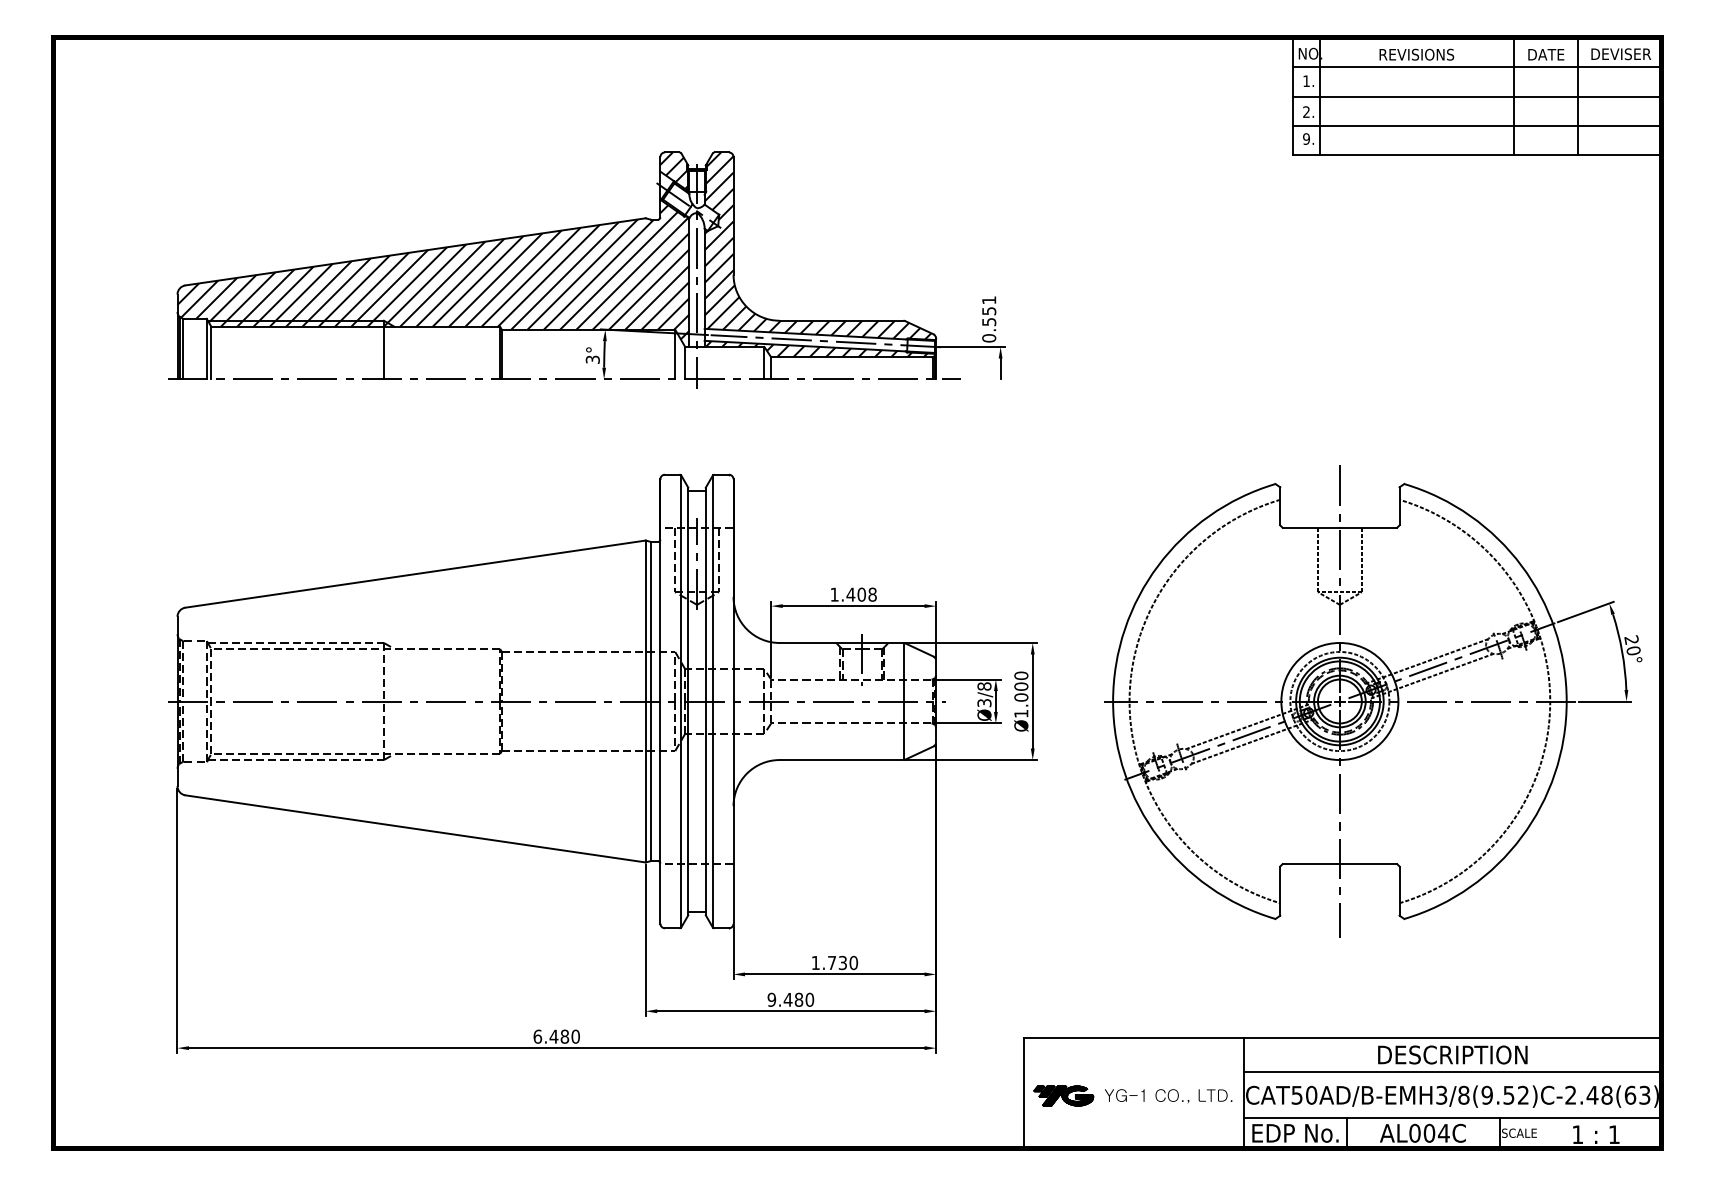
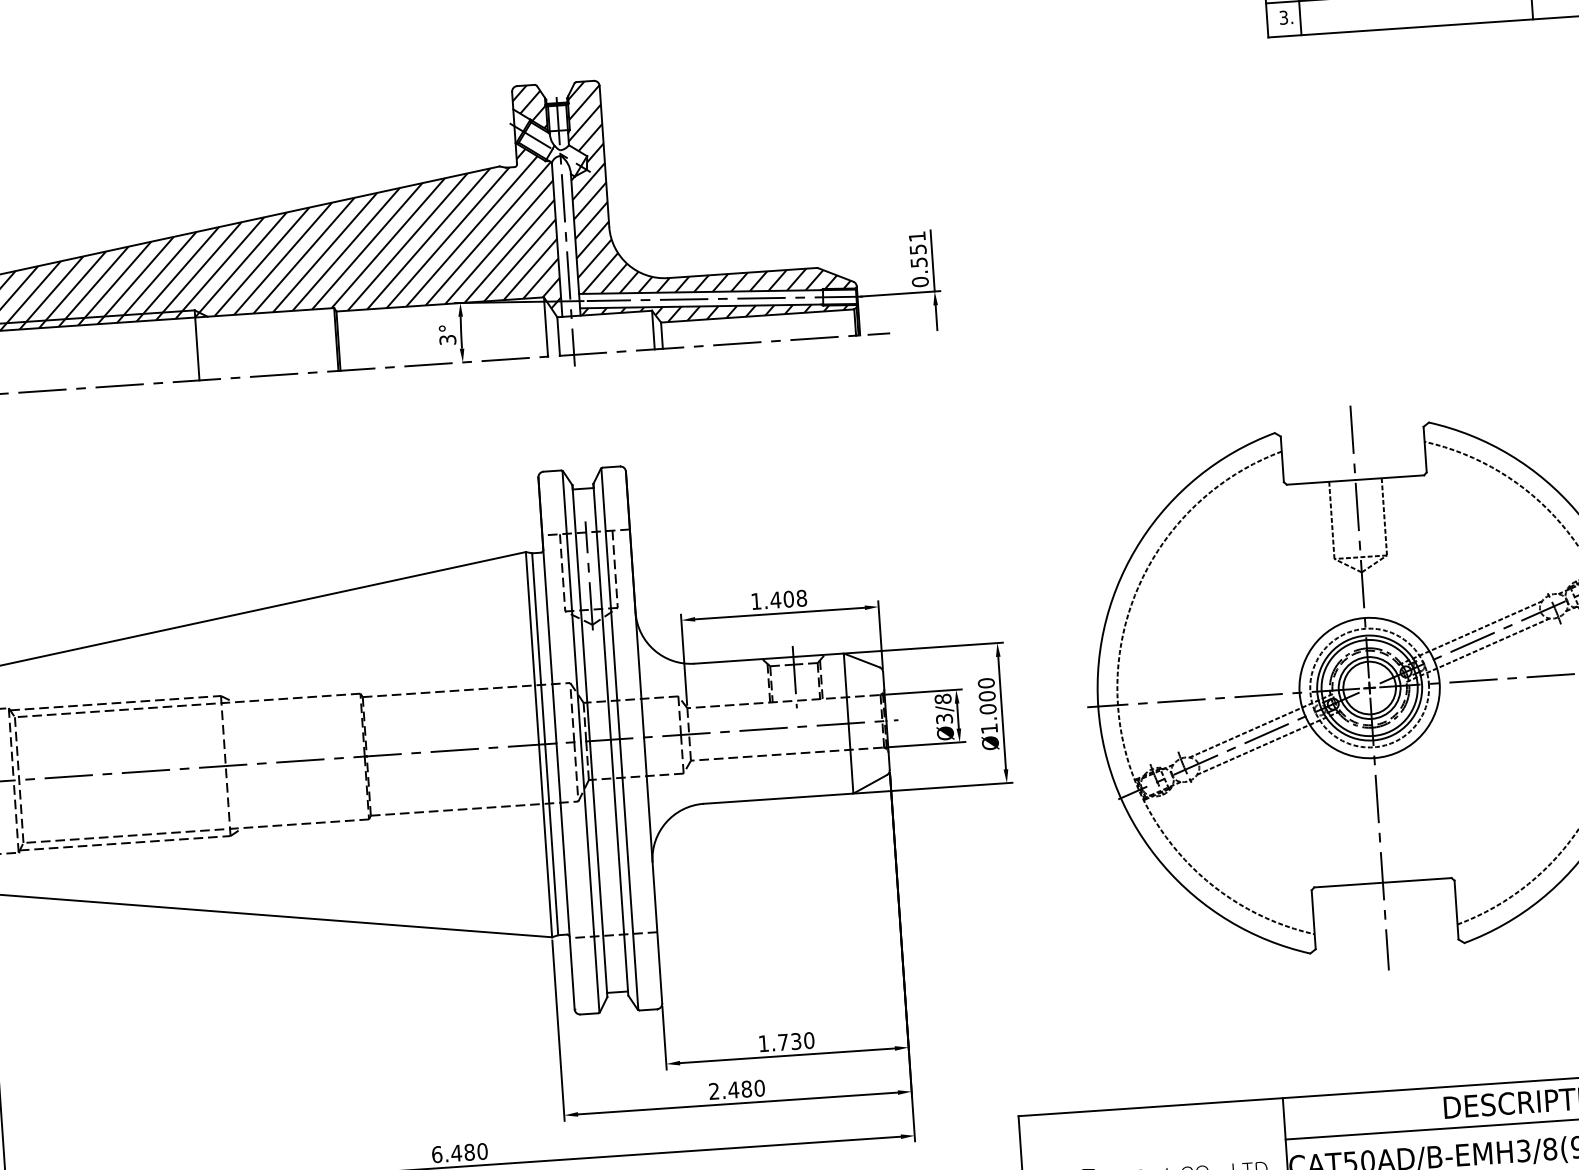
text: (1306, 138) -> (1283, 17), 9. -> 3.
line: (1000, 321) -> (932, 260), added
text: (771, 999) -> (713, 1090), 9.480 -> 2.480

